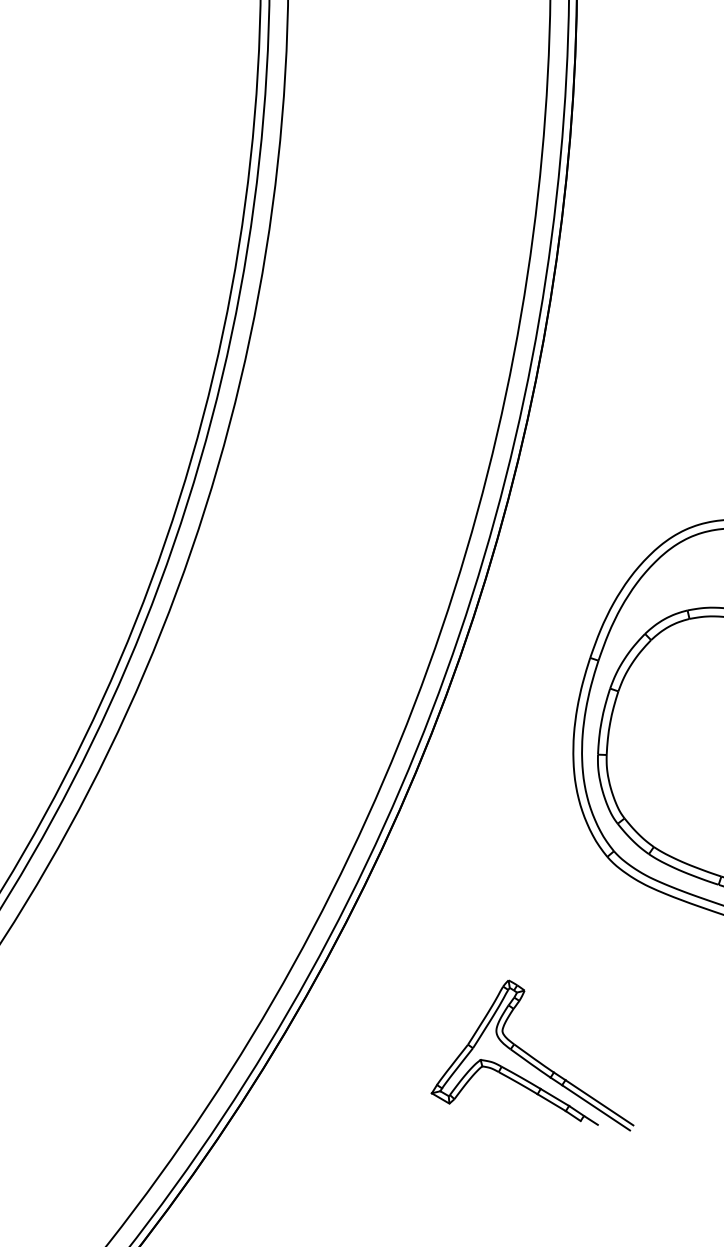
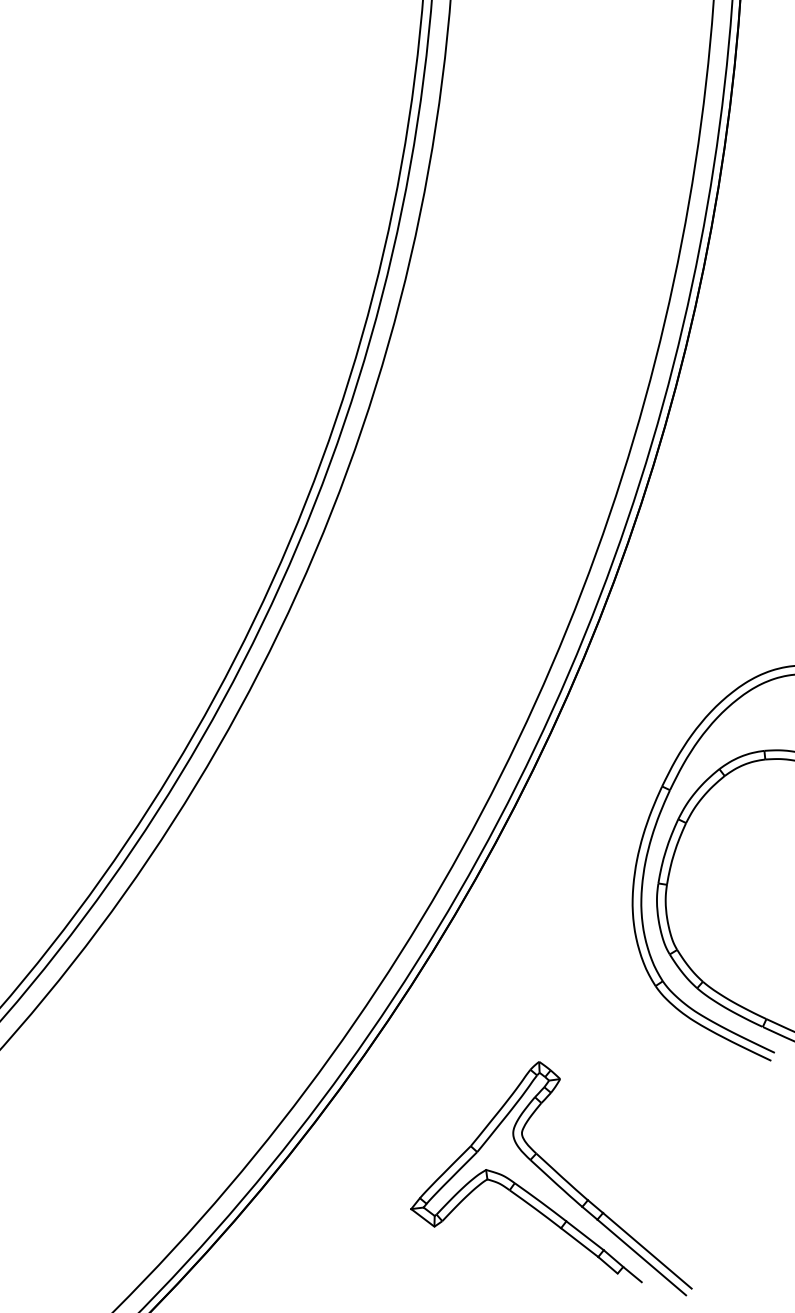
part: (526, 1060) -> (551, 1178), size x1.43

